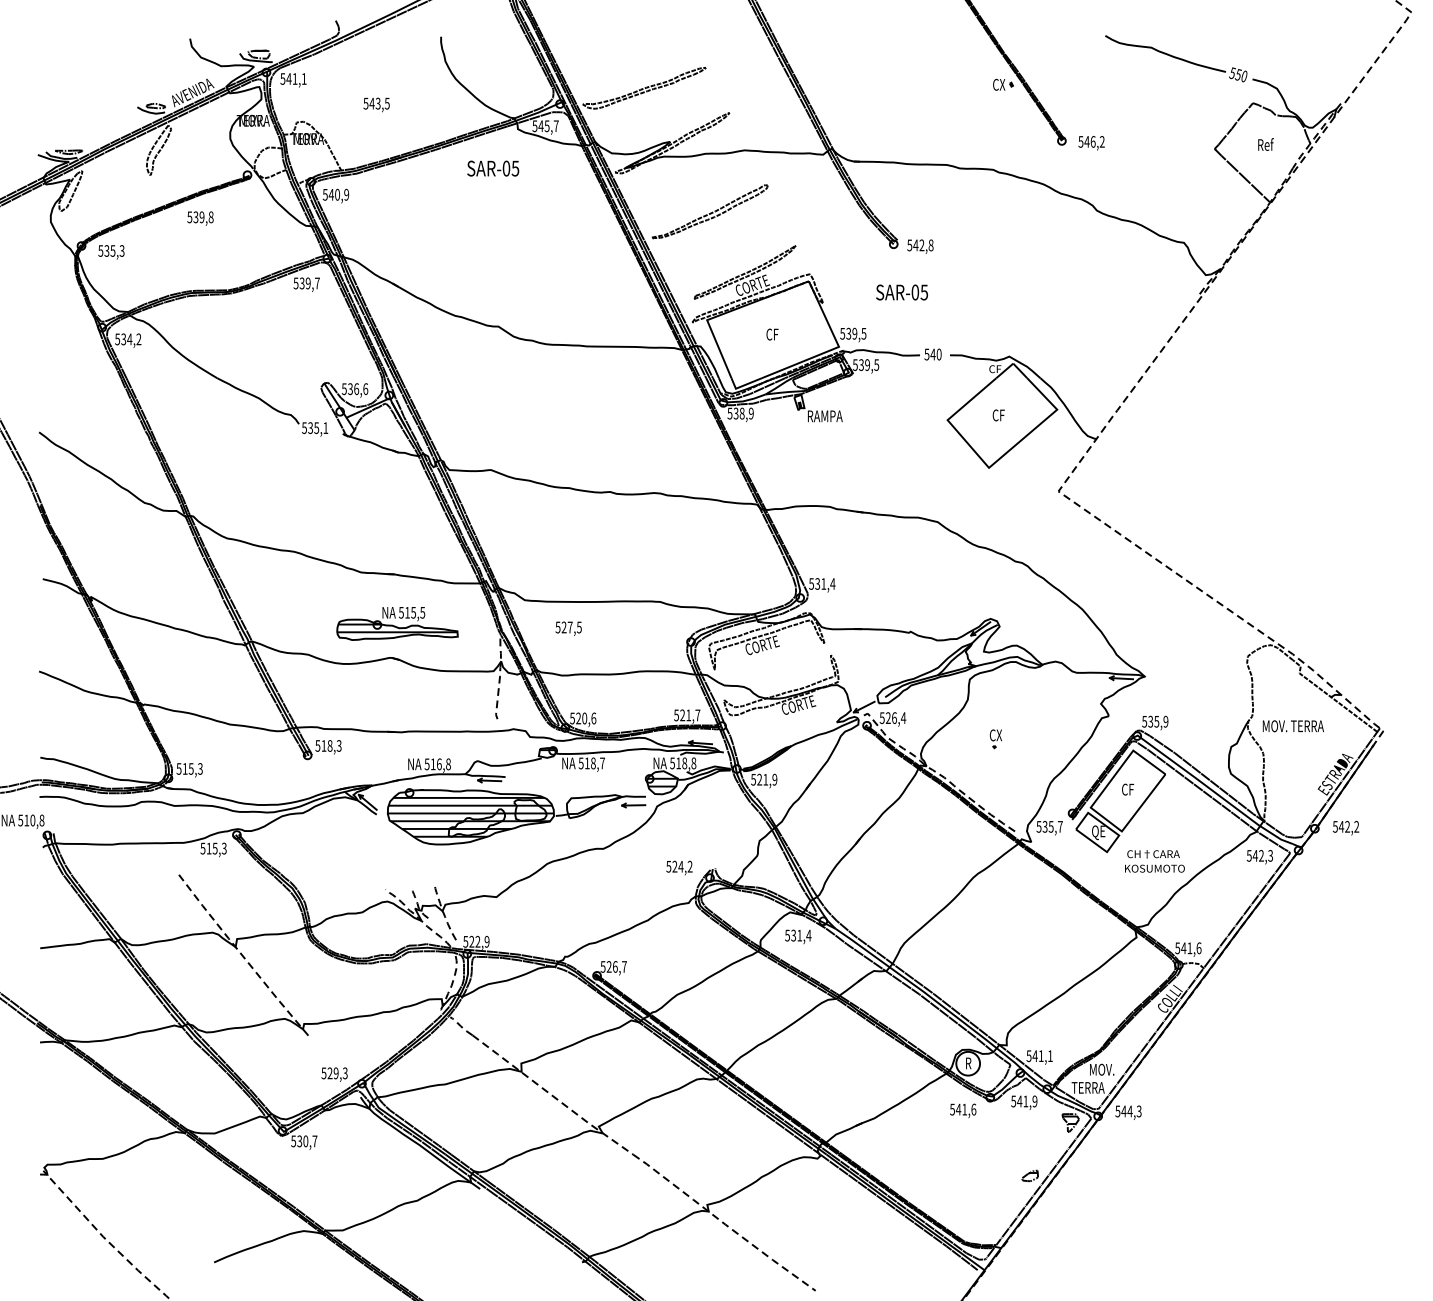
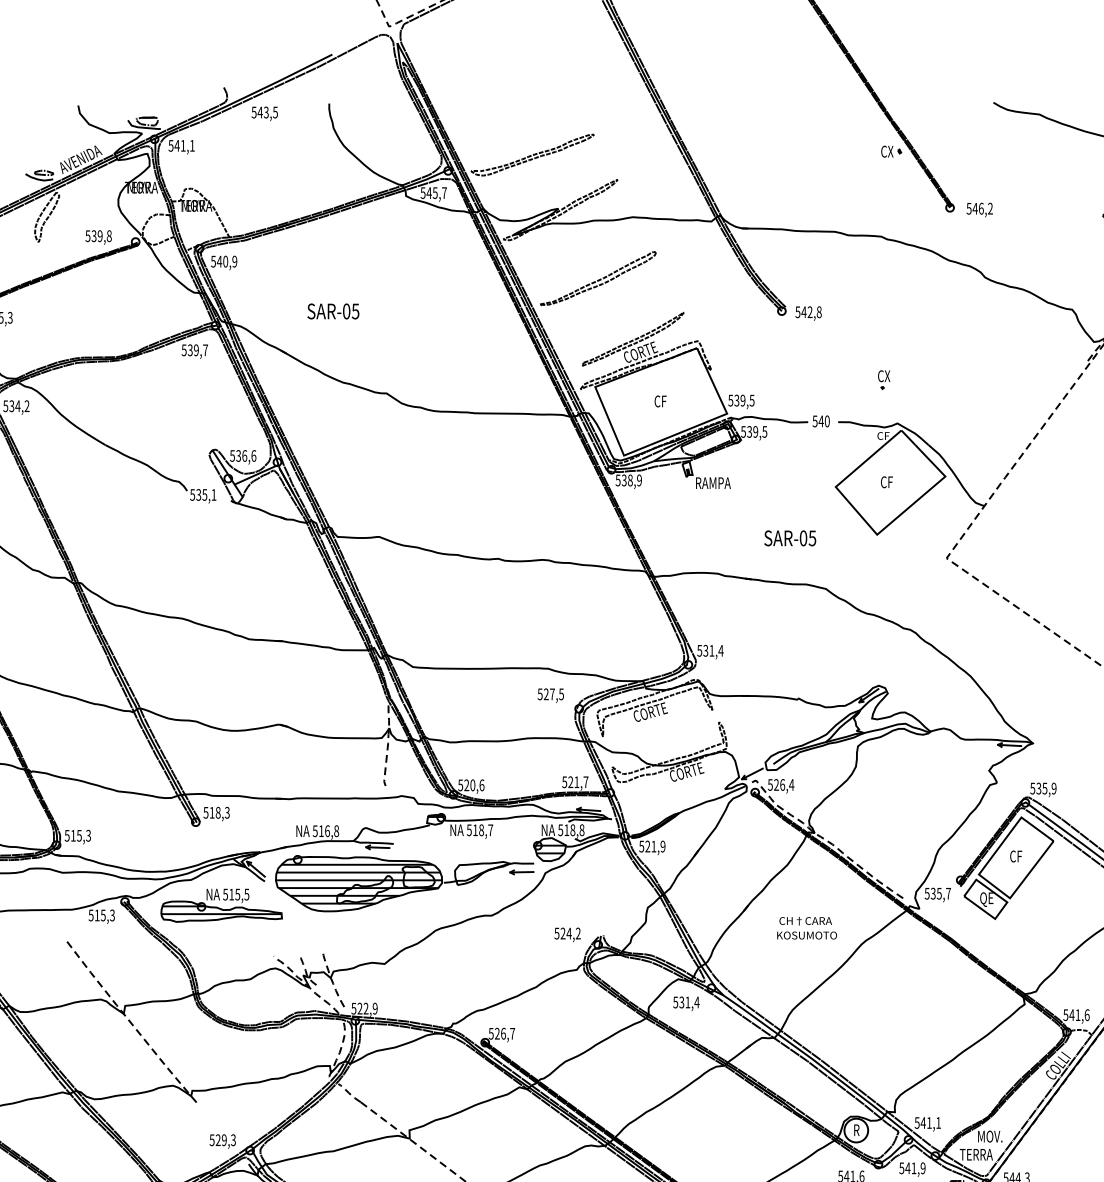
text: (376, 104) -> (264, 113), moved
text: (493, 168) -> (333, 311), moved
text: (200, 218) -> (98, 237), moved
text: (901, 292) -> (789, 538), moved
part: (397, 623) -> (221, 905), moved
text: (568, 628) -> (550, 695), moved
part: (995, 739) -> (883, 380), moved
text: (1154, 861) -> (806, 928), moved

